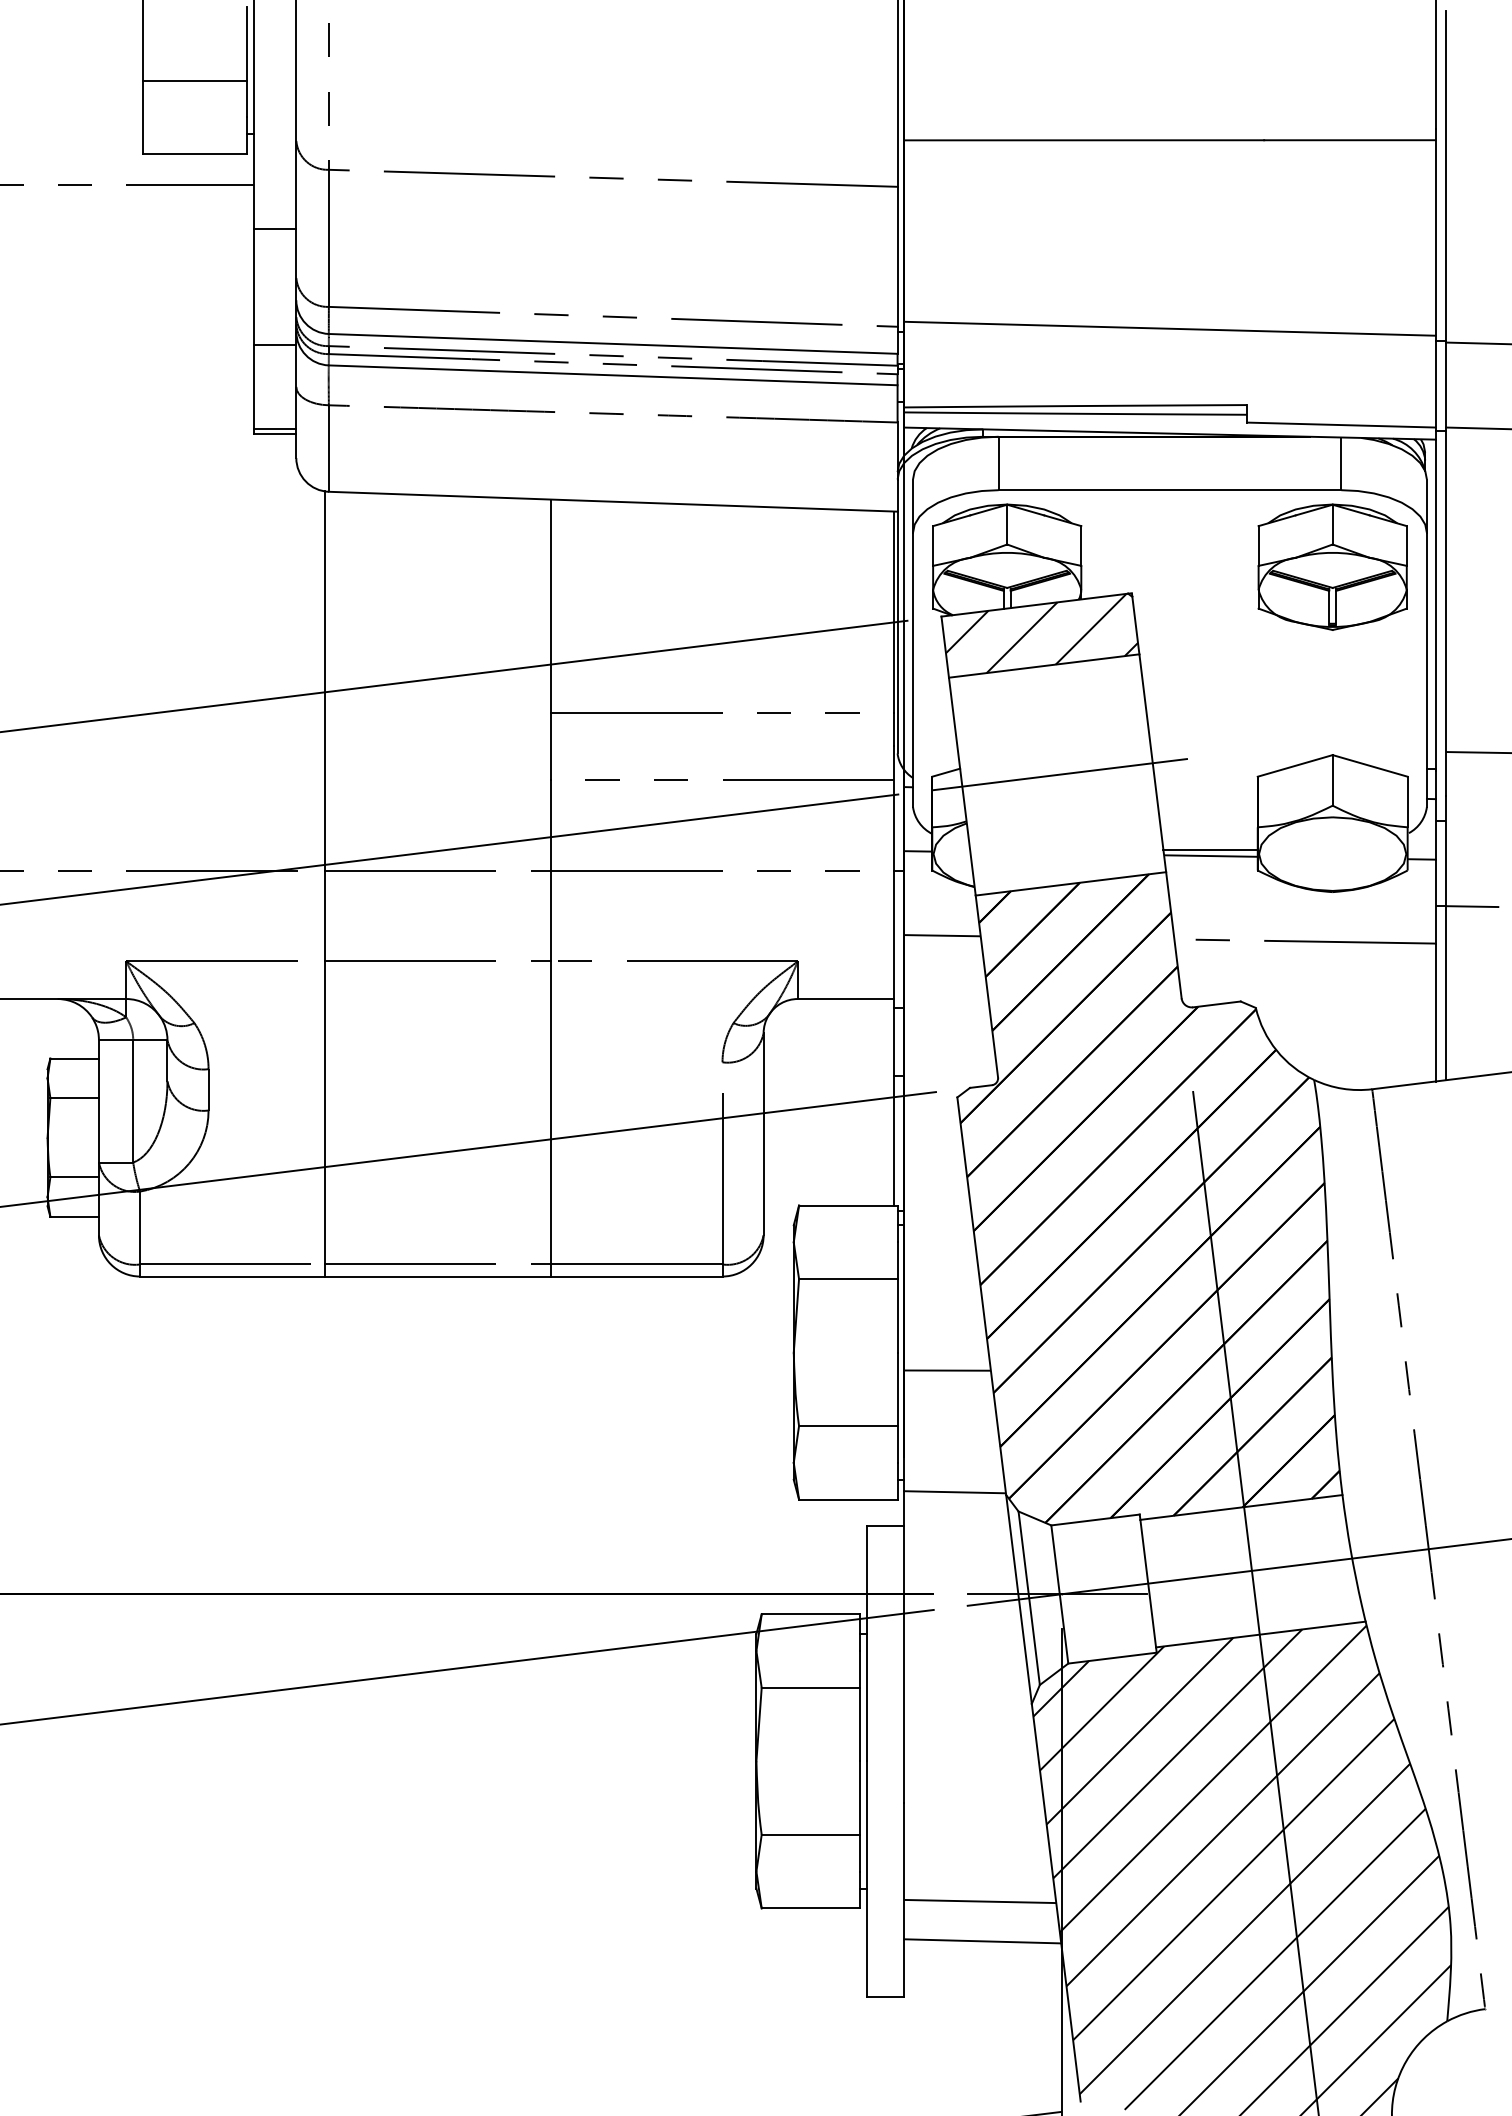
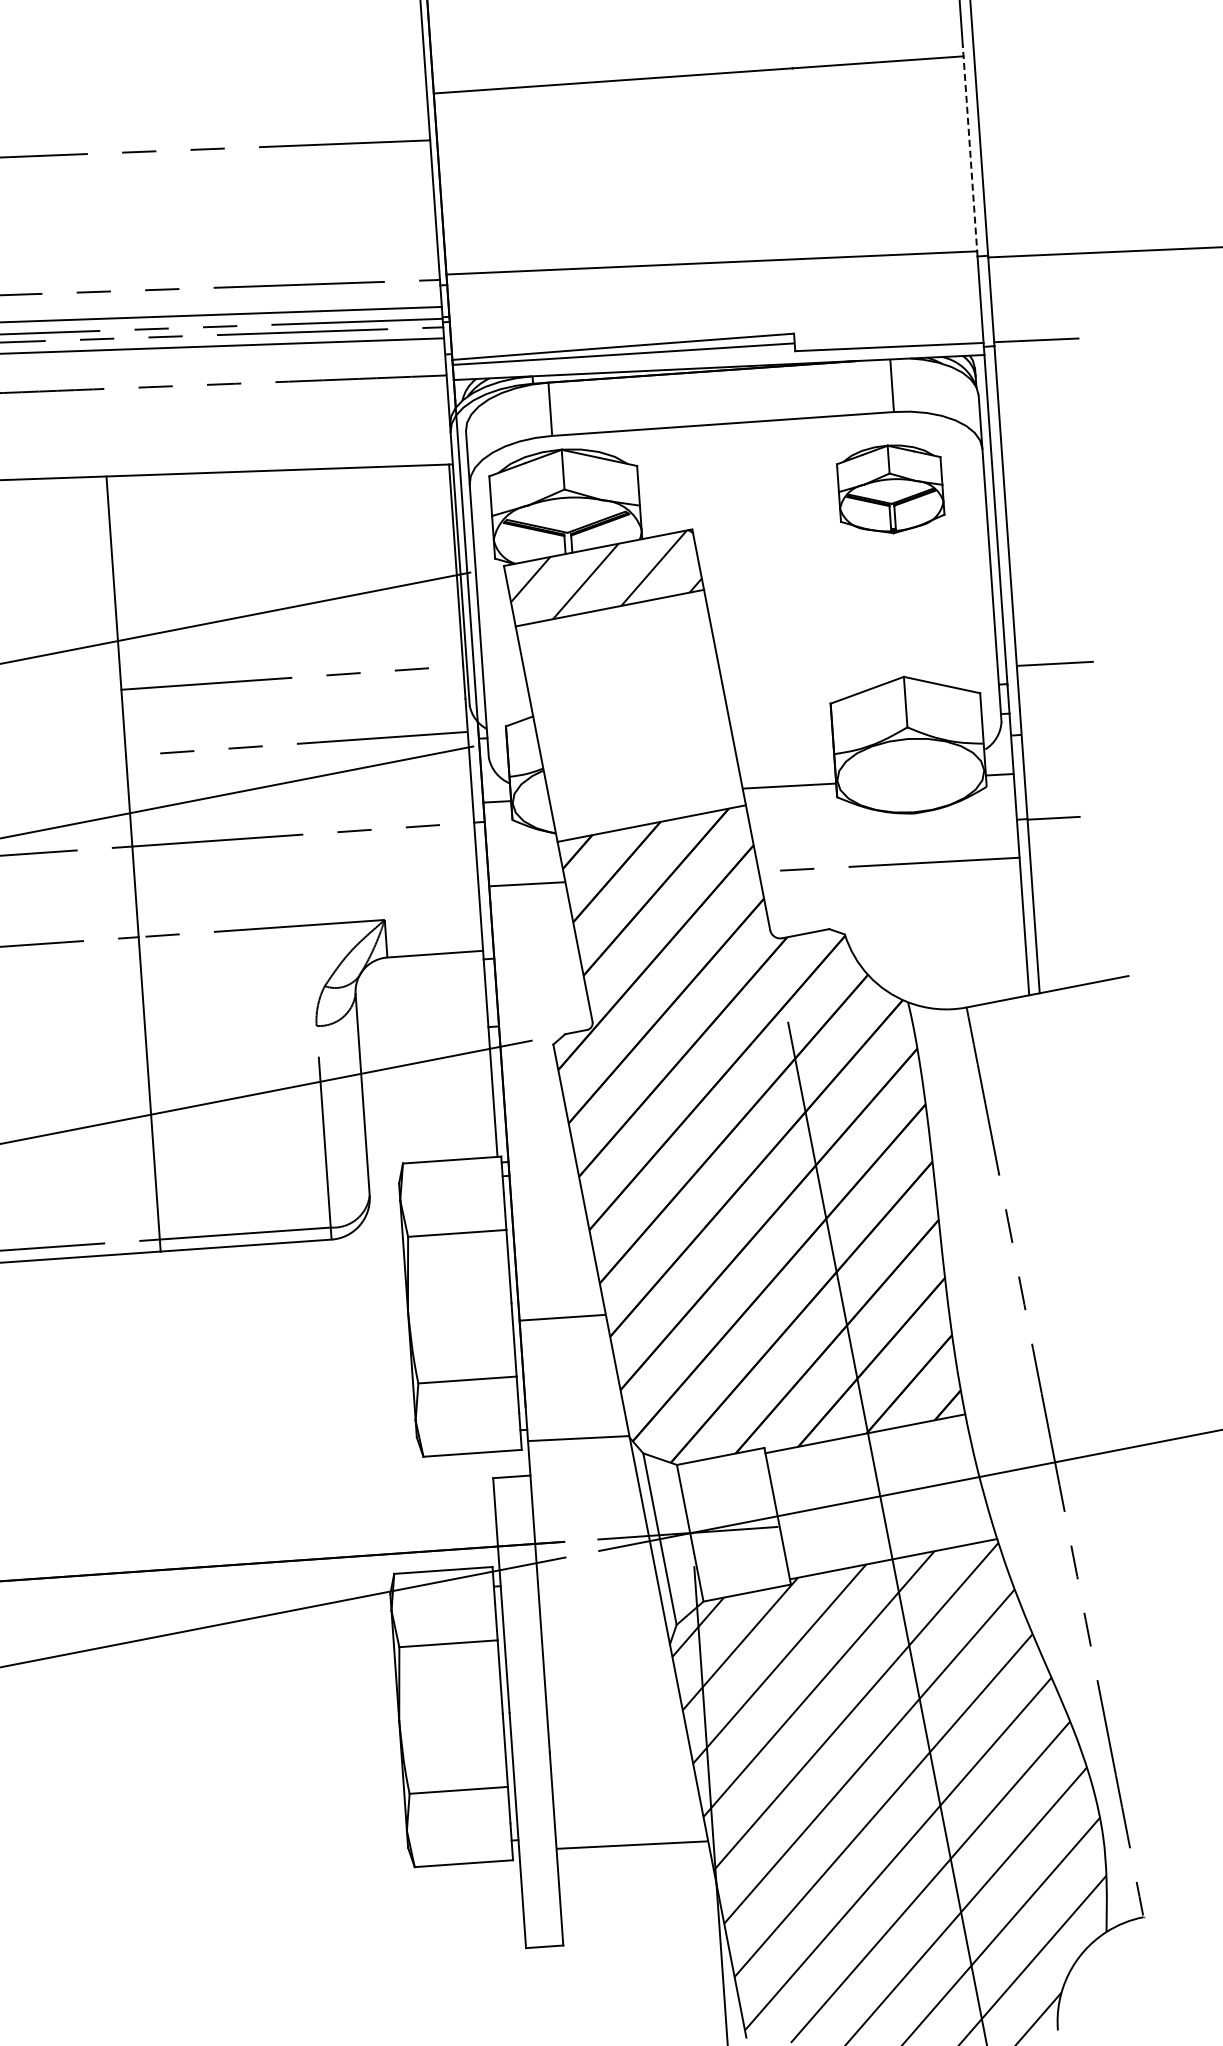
line: (1435, 234) -> (970, 150), solid -> dashed
part: (1332, 566) -> (890, 488), size x0.7
line: (1059, 774) -> (632, 715), removed
line: (1210, 849) -> (788, 779), removed
line: (982, 1941) -> (637, 1884), removed

